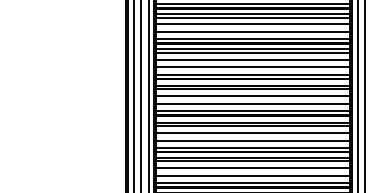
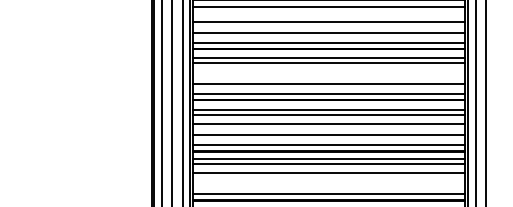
line: (253, 52) -> (329, 11), removed
line: (253, 96) -> (329, 73), removed
line: (253, 175) -> (329, 184), removed

